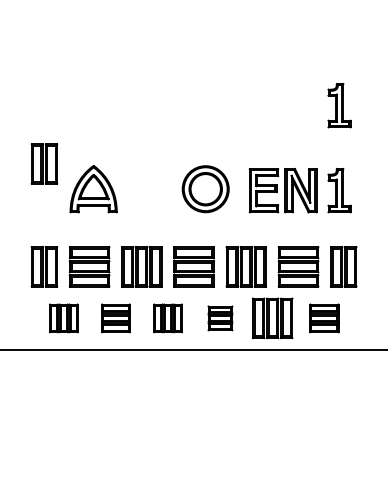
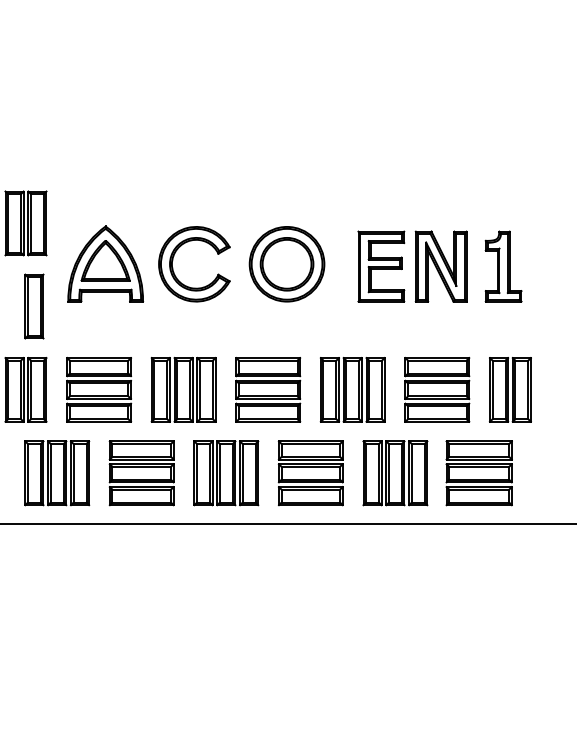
part: (339, 105) -> (503, 128), removed
part: (136, 193) -> (174, 271), added
part: (49, 215) -> (34, 306), added
part: (63, 318) -> (56, 473), size x1.43
part: (115, 318) -> (141, 473), size x1.43
part: (167, 318) -> (225, 473), size x1.43
part: (220, 318) -> (310, 473), size x1.67
part: (324, 318) -> (479, 473), size x1.43

